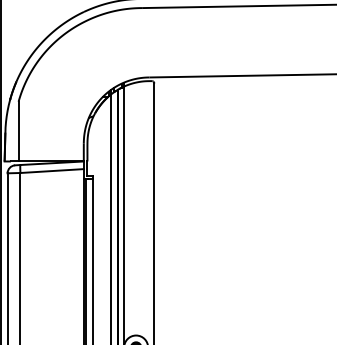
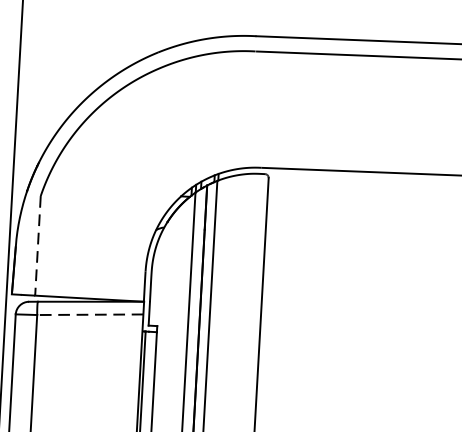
line: (18, 131) -> (37, 245), solid -> dashed
line: (52, 171) -> (90, 315), solid -> dashed

